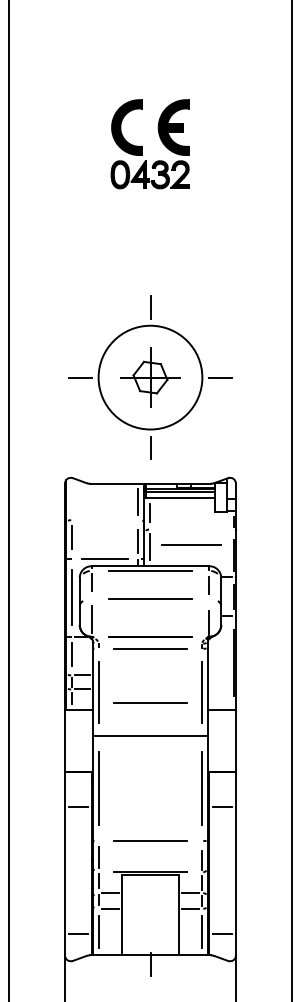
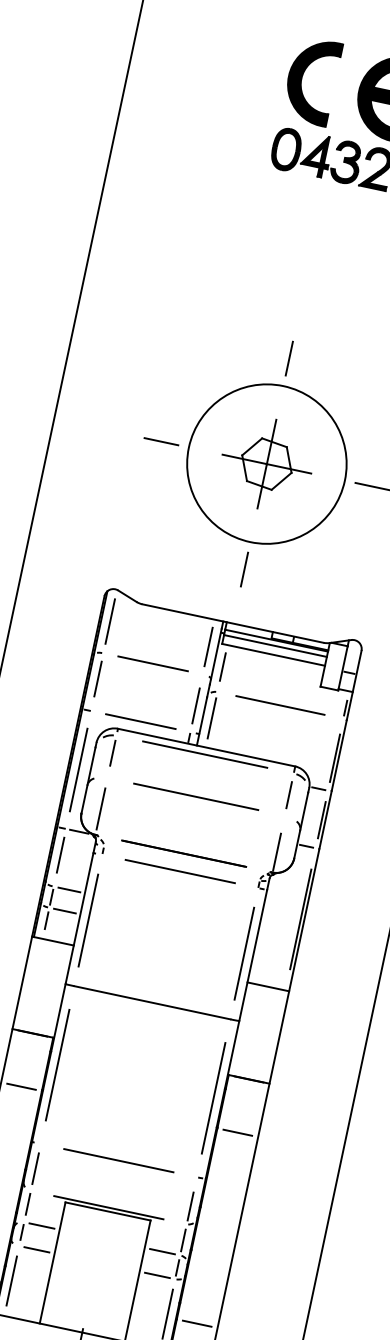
line: (72, 498) -> (111, 620), added
line: (104, 520) -> (152, 664), added
line: (191, 544) -> (280, 703), moved
line: (150, 702) -> (163, 952), removed

